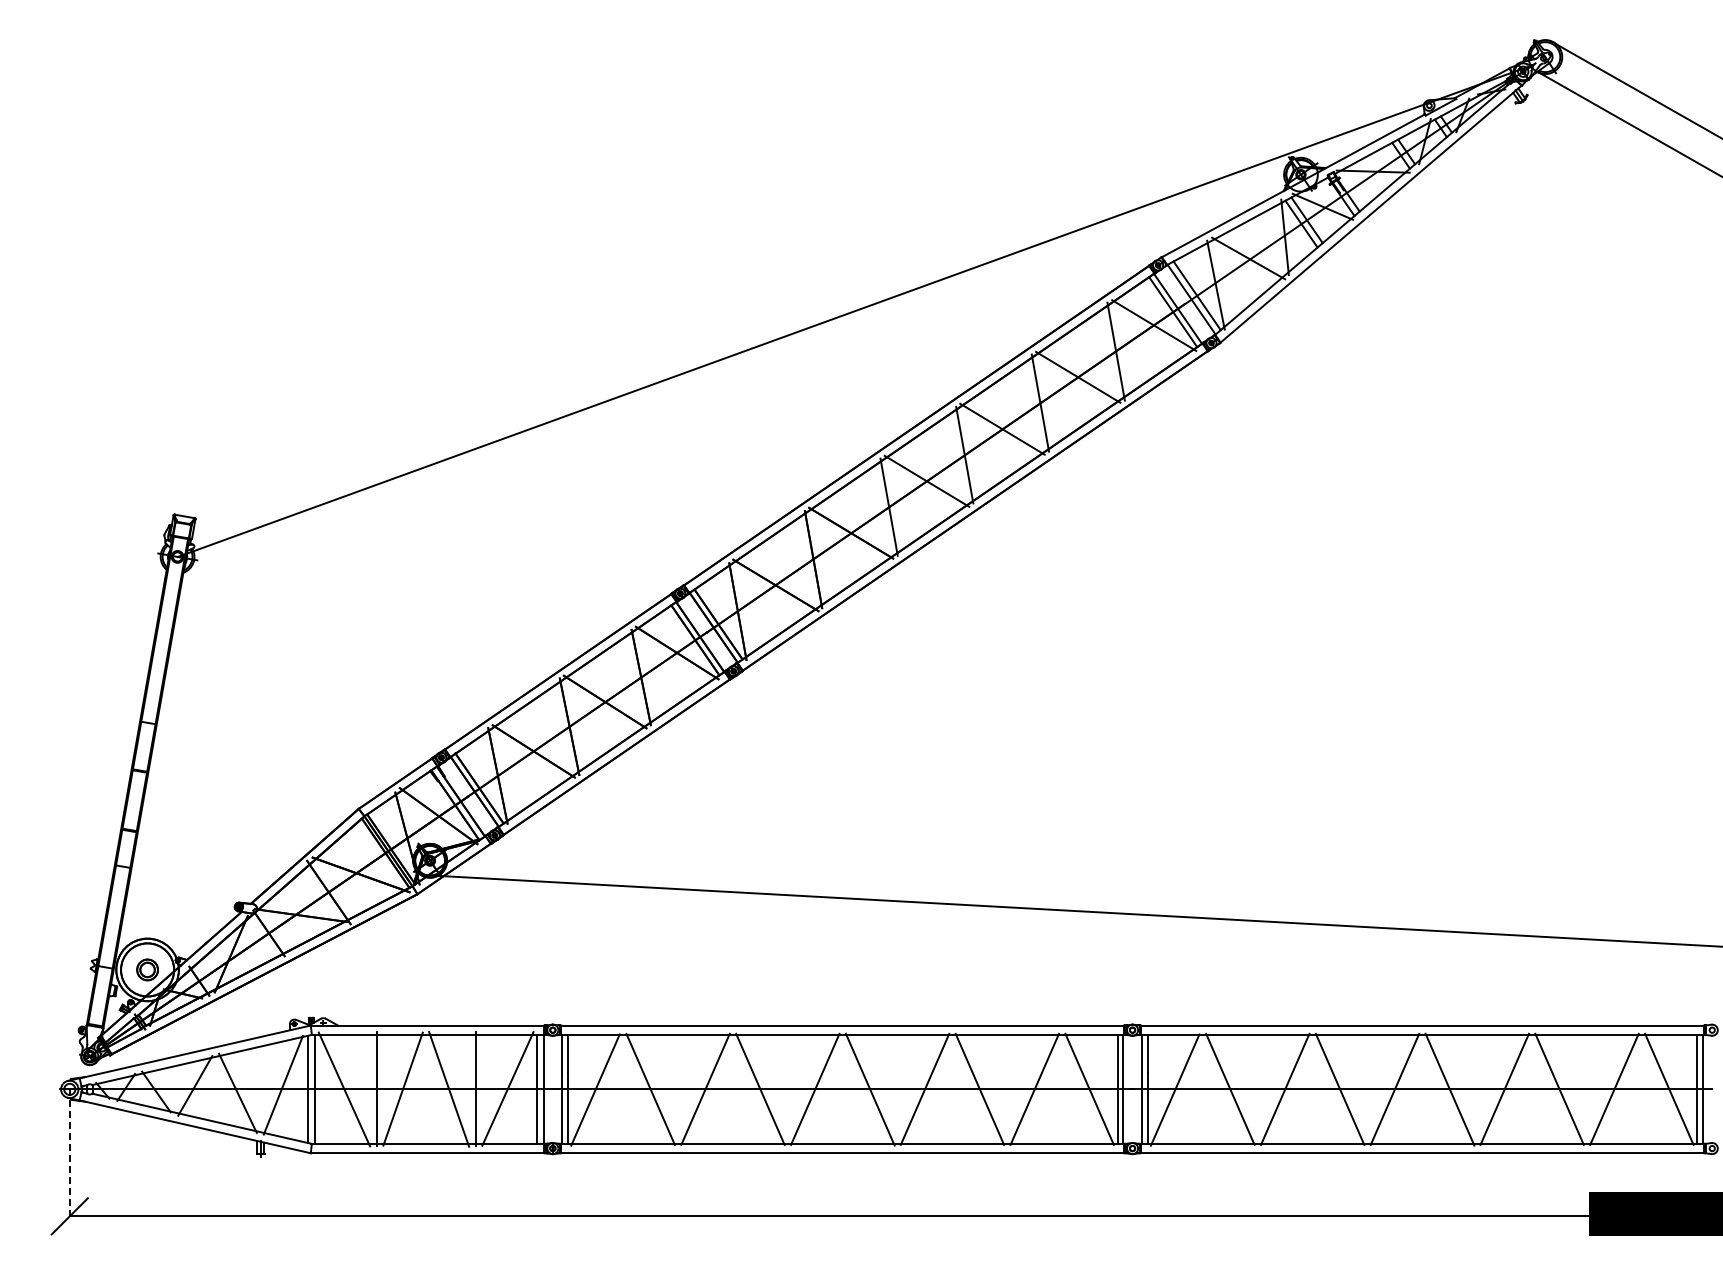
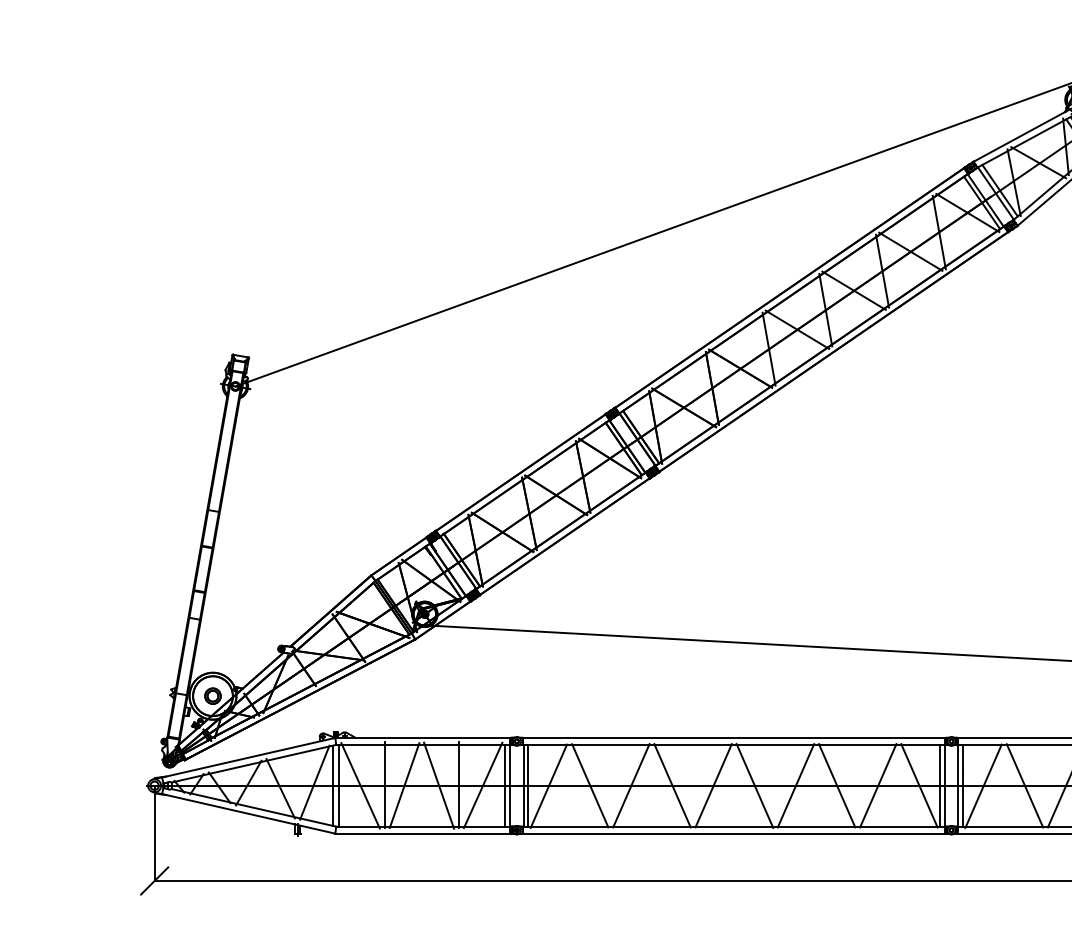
line: (69, 1153) -> (154, 833), dashed -> solid

